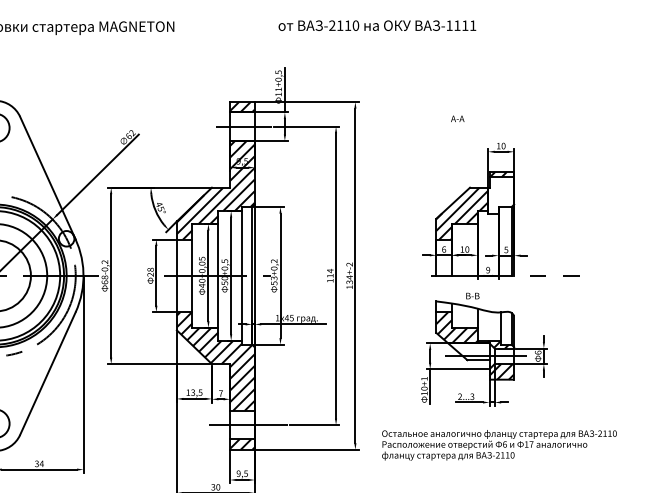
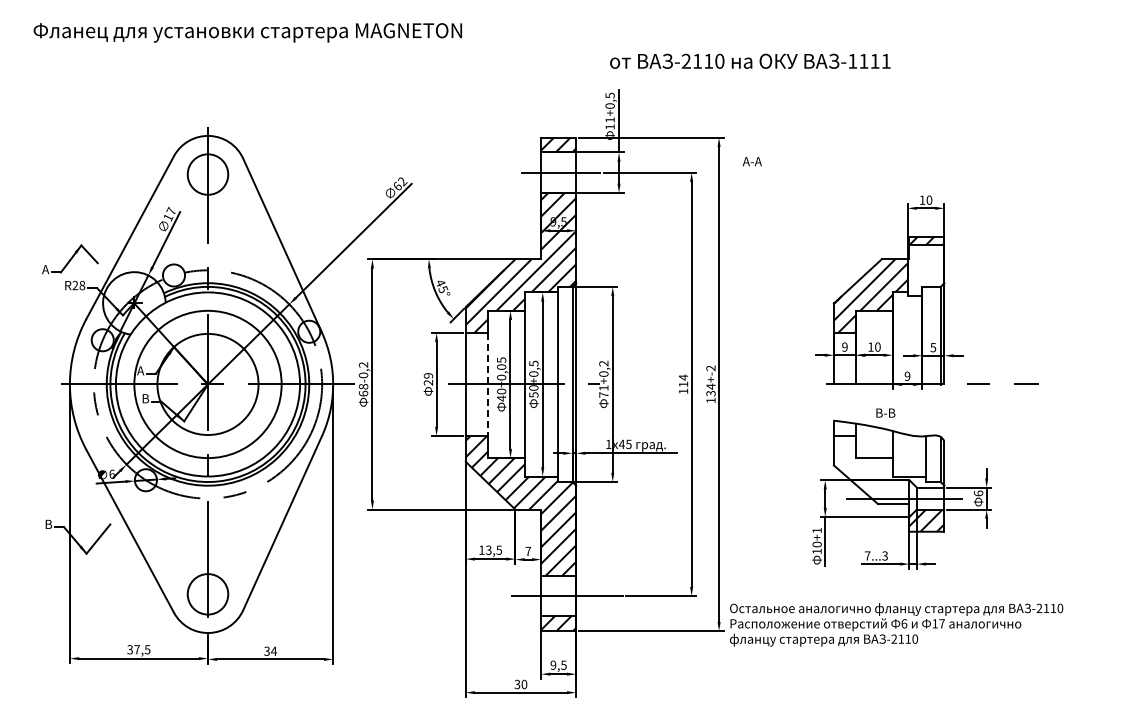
text: (377, 25) -> (750, 60), moved
text: (457, 118) -> (751, 161), moved
text: (443, 249) -> (844, 346), 6 -> 9
text: (150, 269) -> (428, 375), 28 -> 29
line: (192, 275) -> (487, 384), solid -> dashed
text: (273, 280) -> (603, 391), 53+0,2 -> 71+0,2
hatch: (472, 330) -> (885, 461), removed
text: (459, 396) -> (867, 555), 2...3 -> 7...3
text: (499, 445) -> (896, 624), moved

